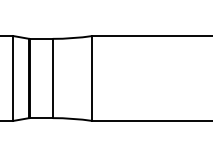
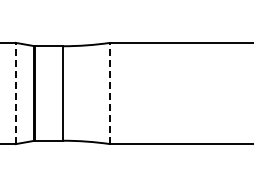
line: (12, 78) -> (15, 93), solid -> dashed
line: (92, 78) -> (110, 93), solid -> dashed

